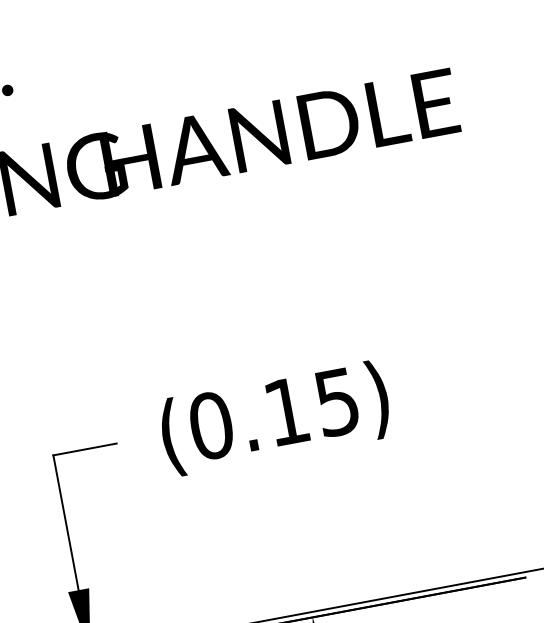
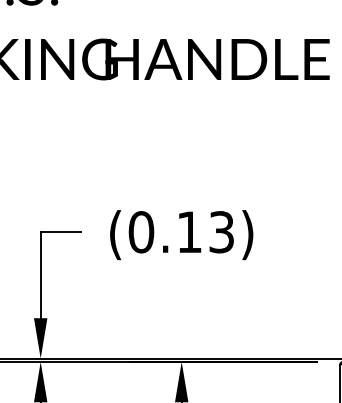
text: (336, 401) -> (221, 231), (0.15) -> (0.13)

